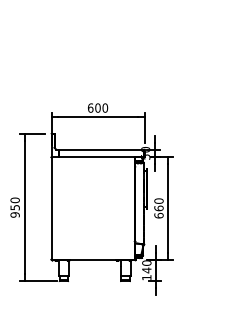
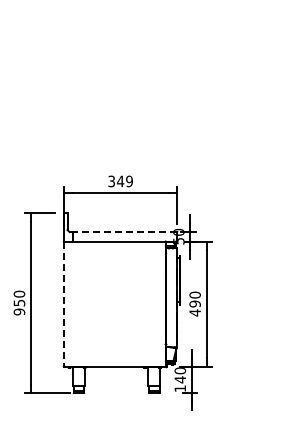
text: (97, 108) -> (120, 181), 600 -> 349
line: (101, 149) -> (125, 232), solid -> dashed
line: (51, 208) -> (63, 304), solid -> dashed
text: (158, 212) -> (194, 308), 660 -> 490

